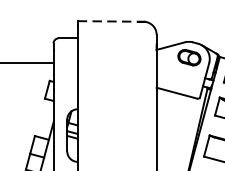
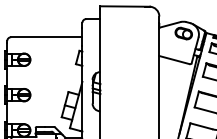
line: (111, 21) -> (125, 6), dashed -> solid

